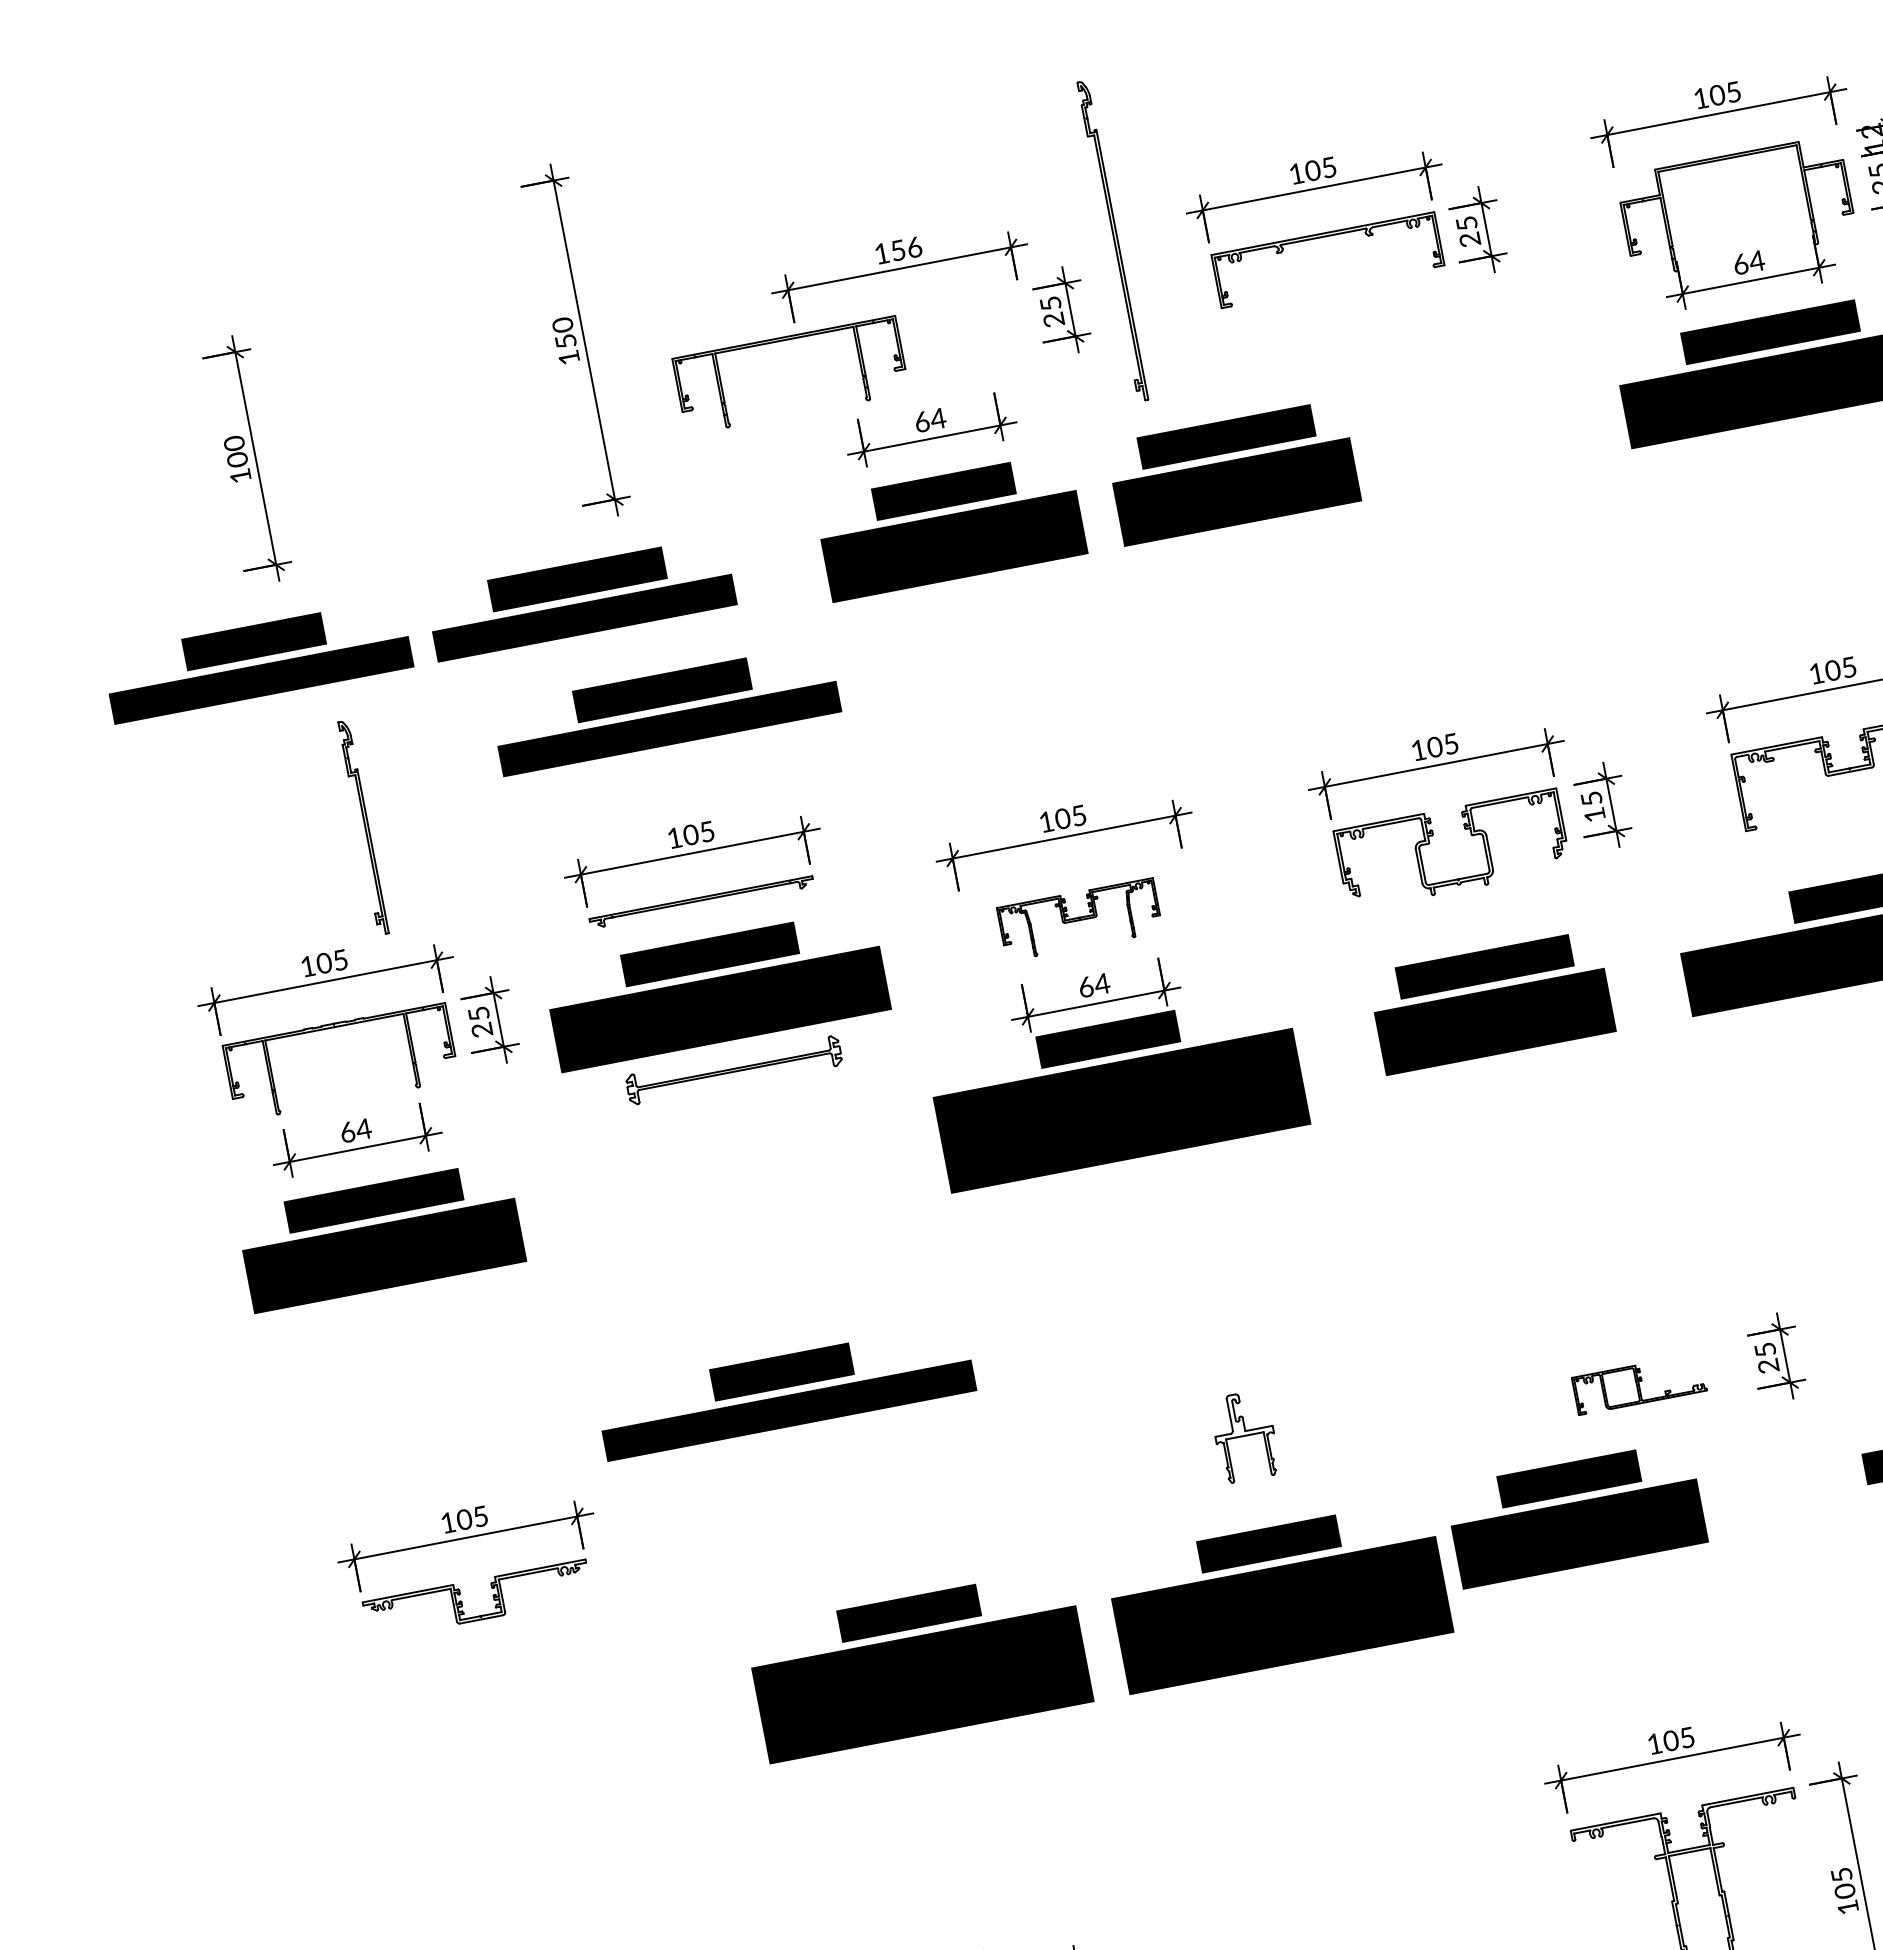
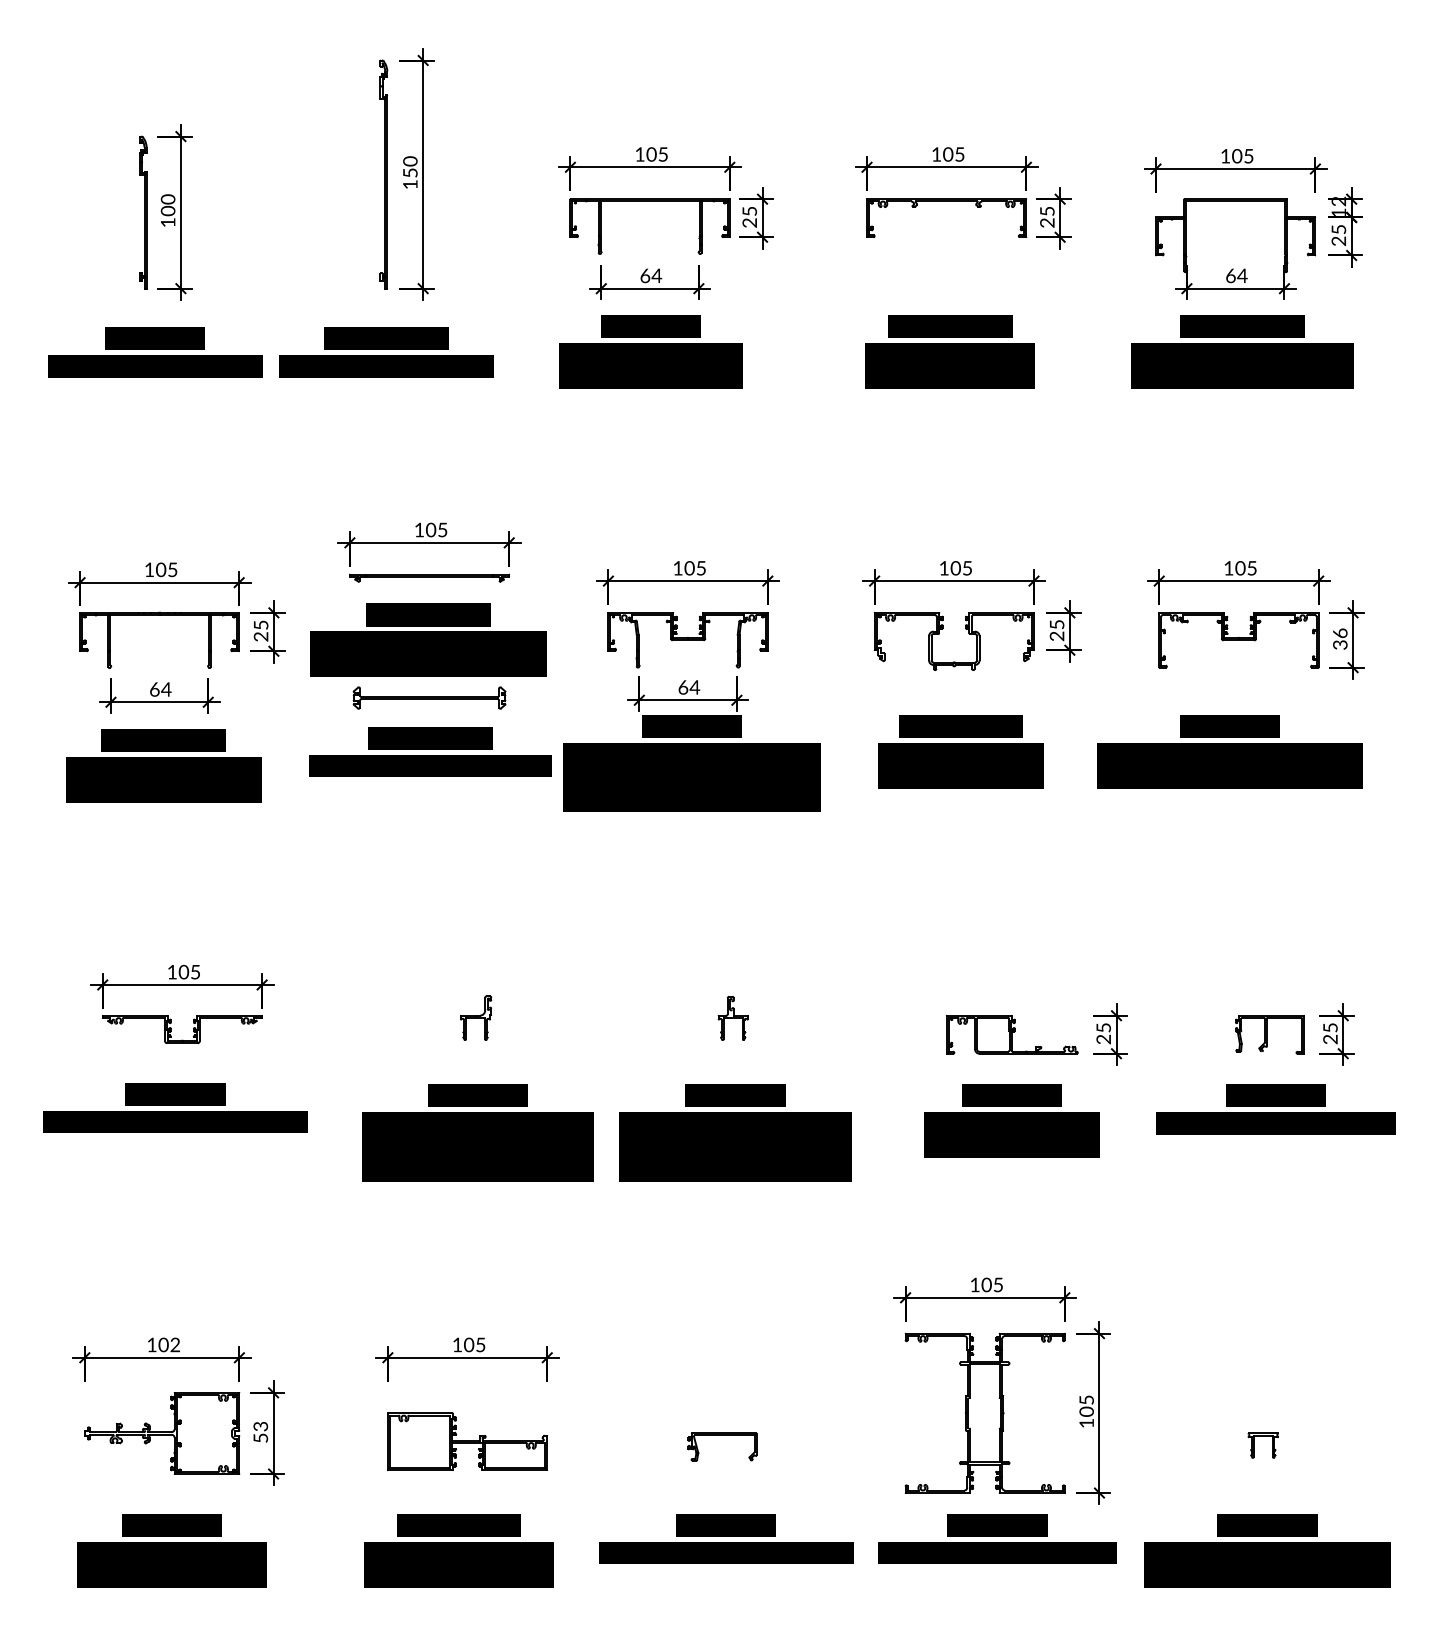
part: (1112, 241) -> (383, 174), moved
text: (906, 248) -> (657, 154), 156 -> 105
part: (783, 340) -> (649, 201), moved
text: (1232, 471) -> (949, 351), moved
text: (665, 708) -> (430, 751), moved
text: (1594, 815) -> (1056, 636), 15 -> 25
part: (363, 827) -> (143, 212), moved
part: (1079, 920) -> (687, 640), size x1.43
part: (1639, 1383) -> (1012, 1034), size x1.43
text: (785, 1390) -> (175, 1107), moved
part: (1243, 1435) -> (732, 1017), size x0.71
part: (885, 1504) -> (476, 1017), added
text: (1574, 1513) -> (1011, 1120), moved

